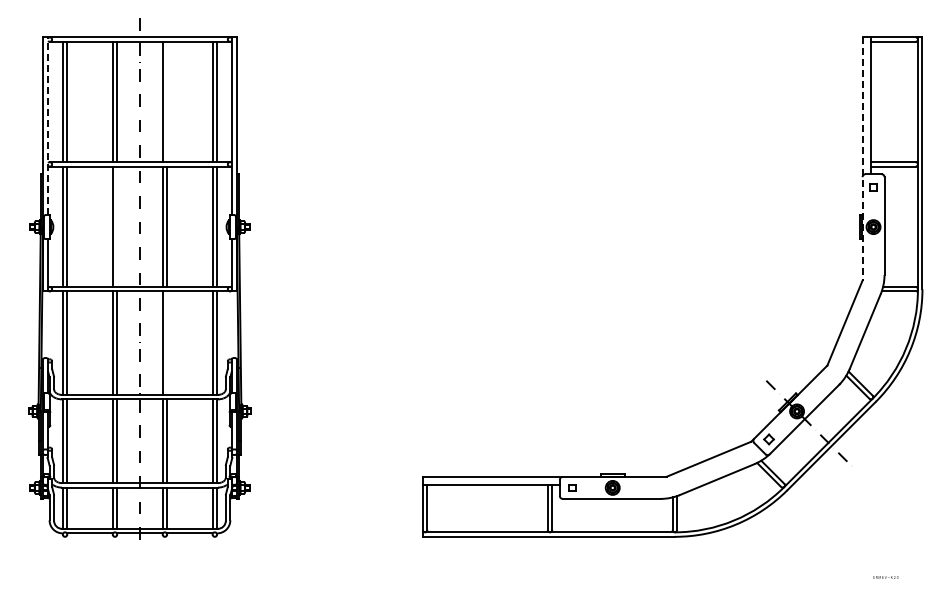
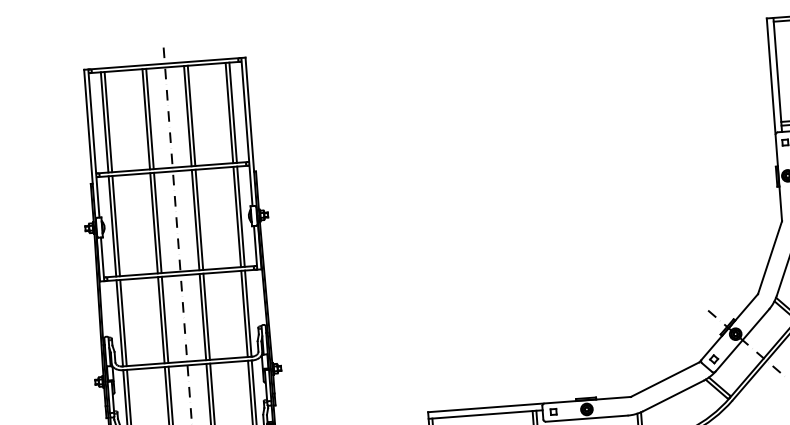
line: (167, 101) -> (191, 115), added
line: (48, 126) -> (94, 143), dashed -> solid
line: (862, 159) -> (774, 120), dashed -> solid
line: (117, 226) -> (157, 222), added
line: (167, 342) -> (206, 316), added

